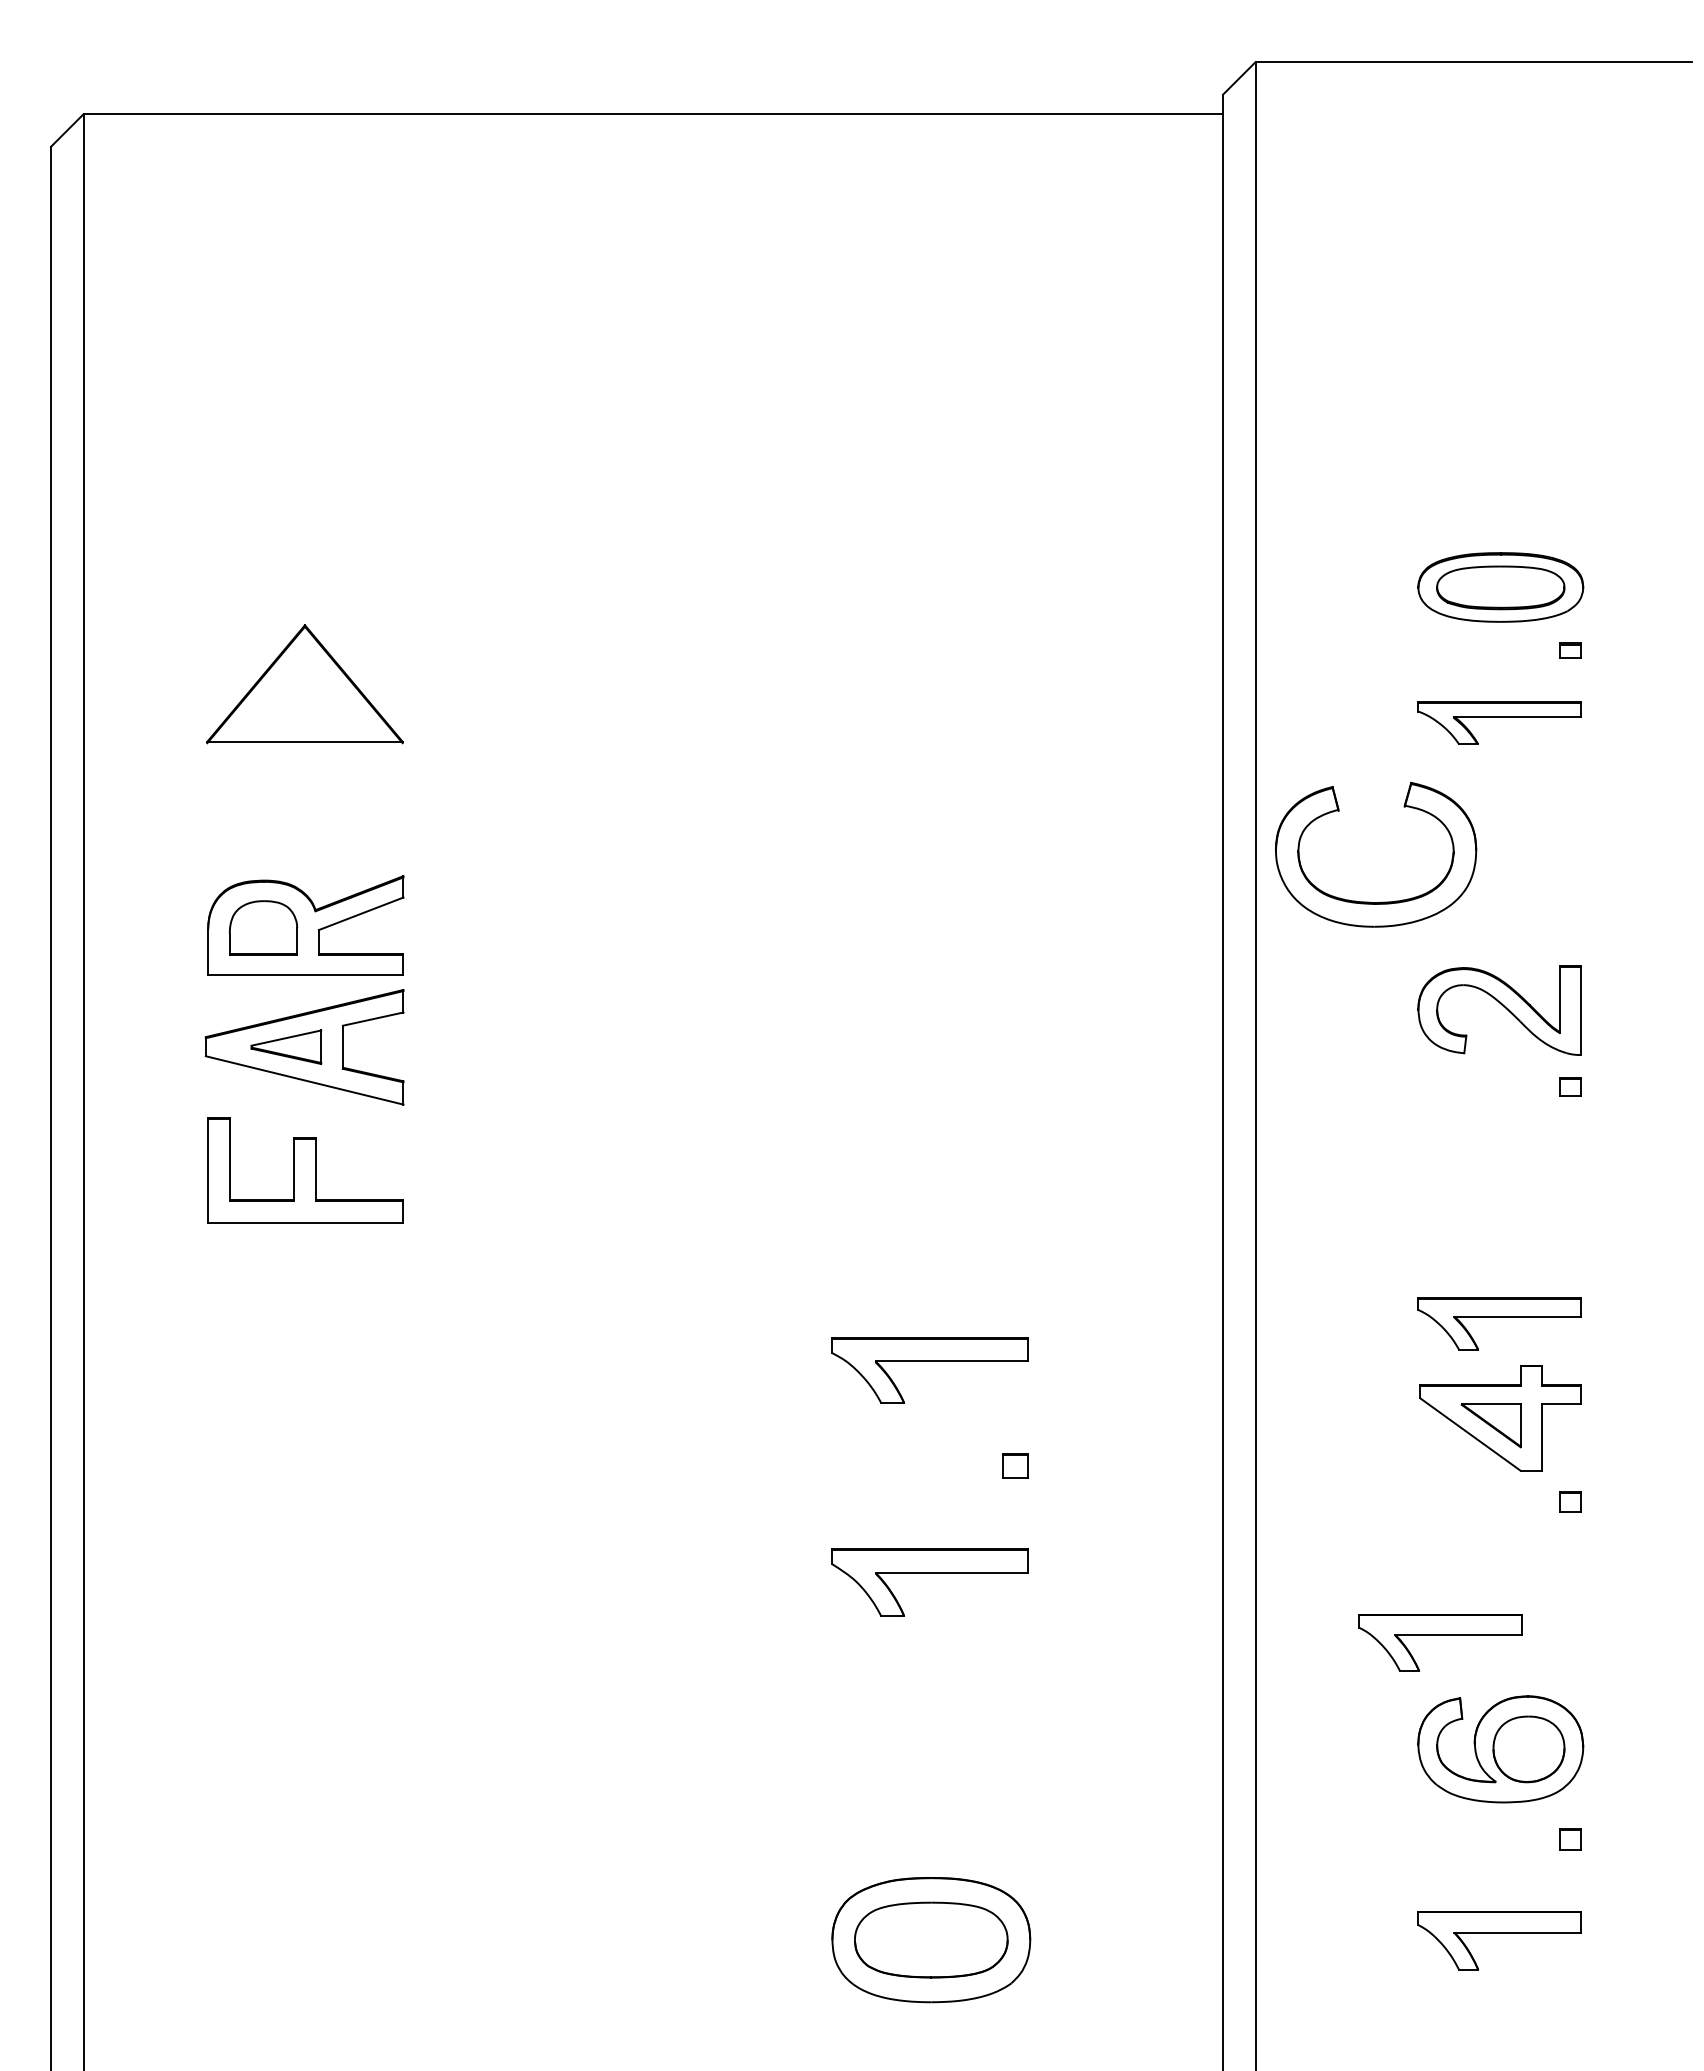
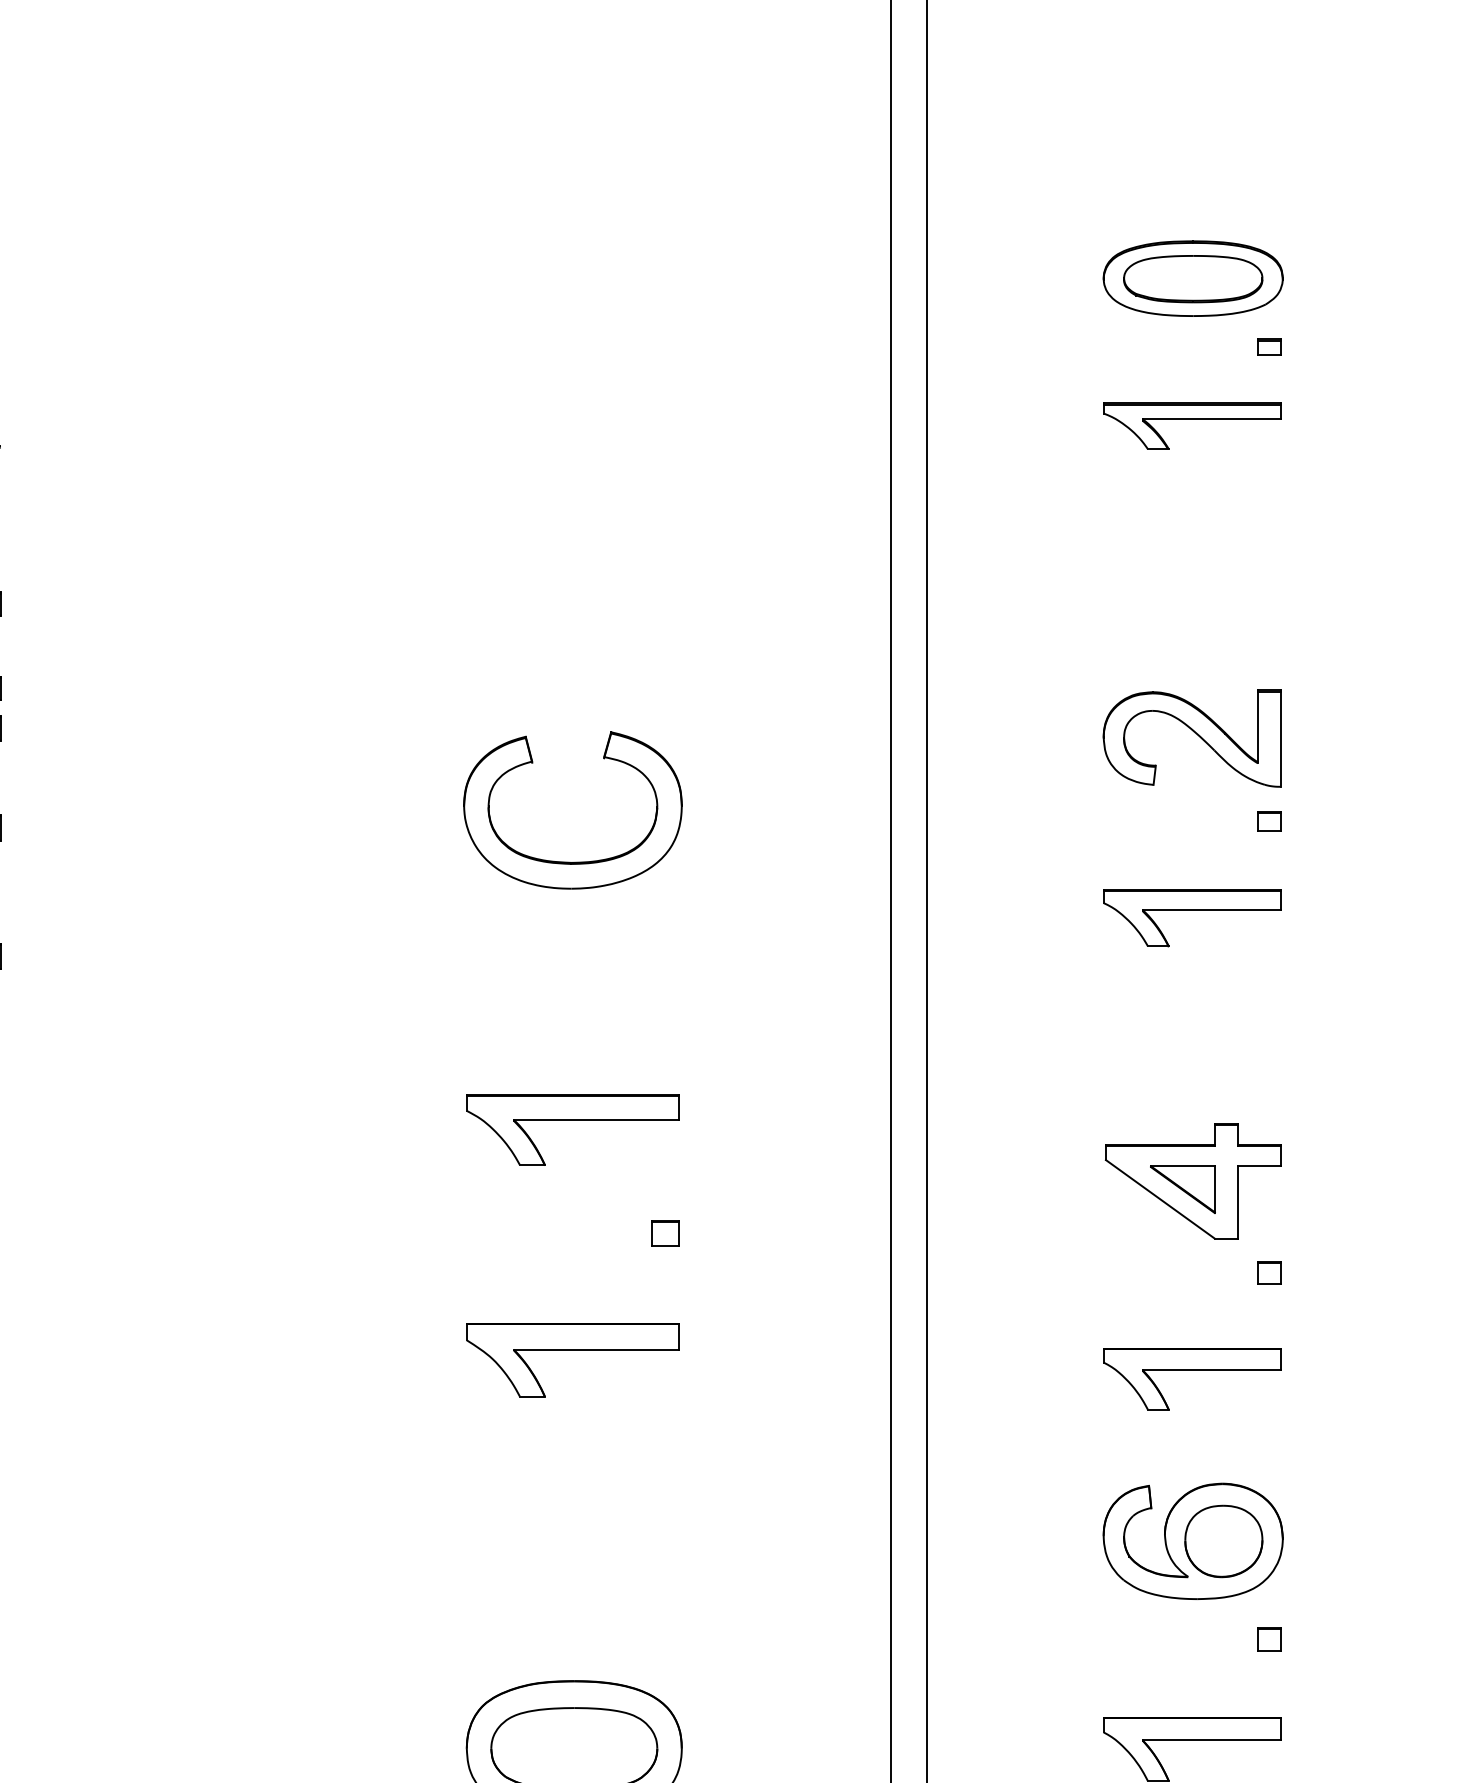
part: (1382, 901) -> (579, 861), moved
part: (1499, 1323) -> (1191, 917), moved
part: (1440, 1635) -> (1191, 1370), moved

